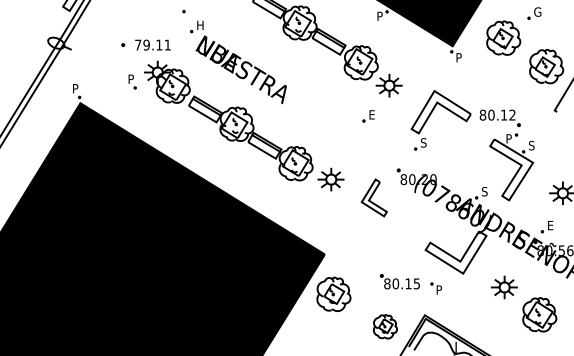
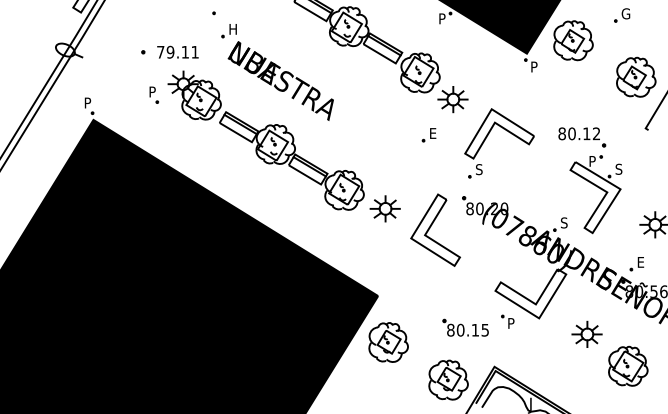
part: (503, 37) -> (573, 39), moved
part: (431, 114) -> (488, 136), moved
part: (374, 197) -> (435, 229), size x1.67
part: (435, 288) -> (506, 321), moved
part: (385, 326) -> (448, 379), size x1.43

